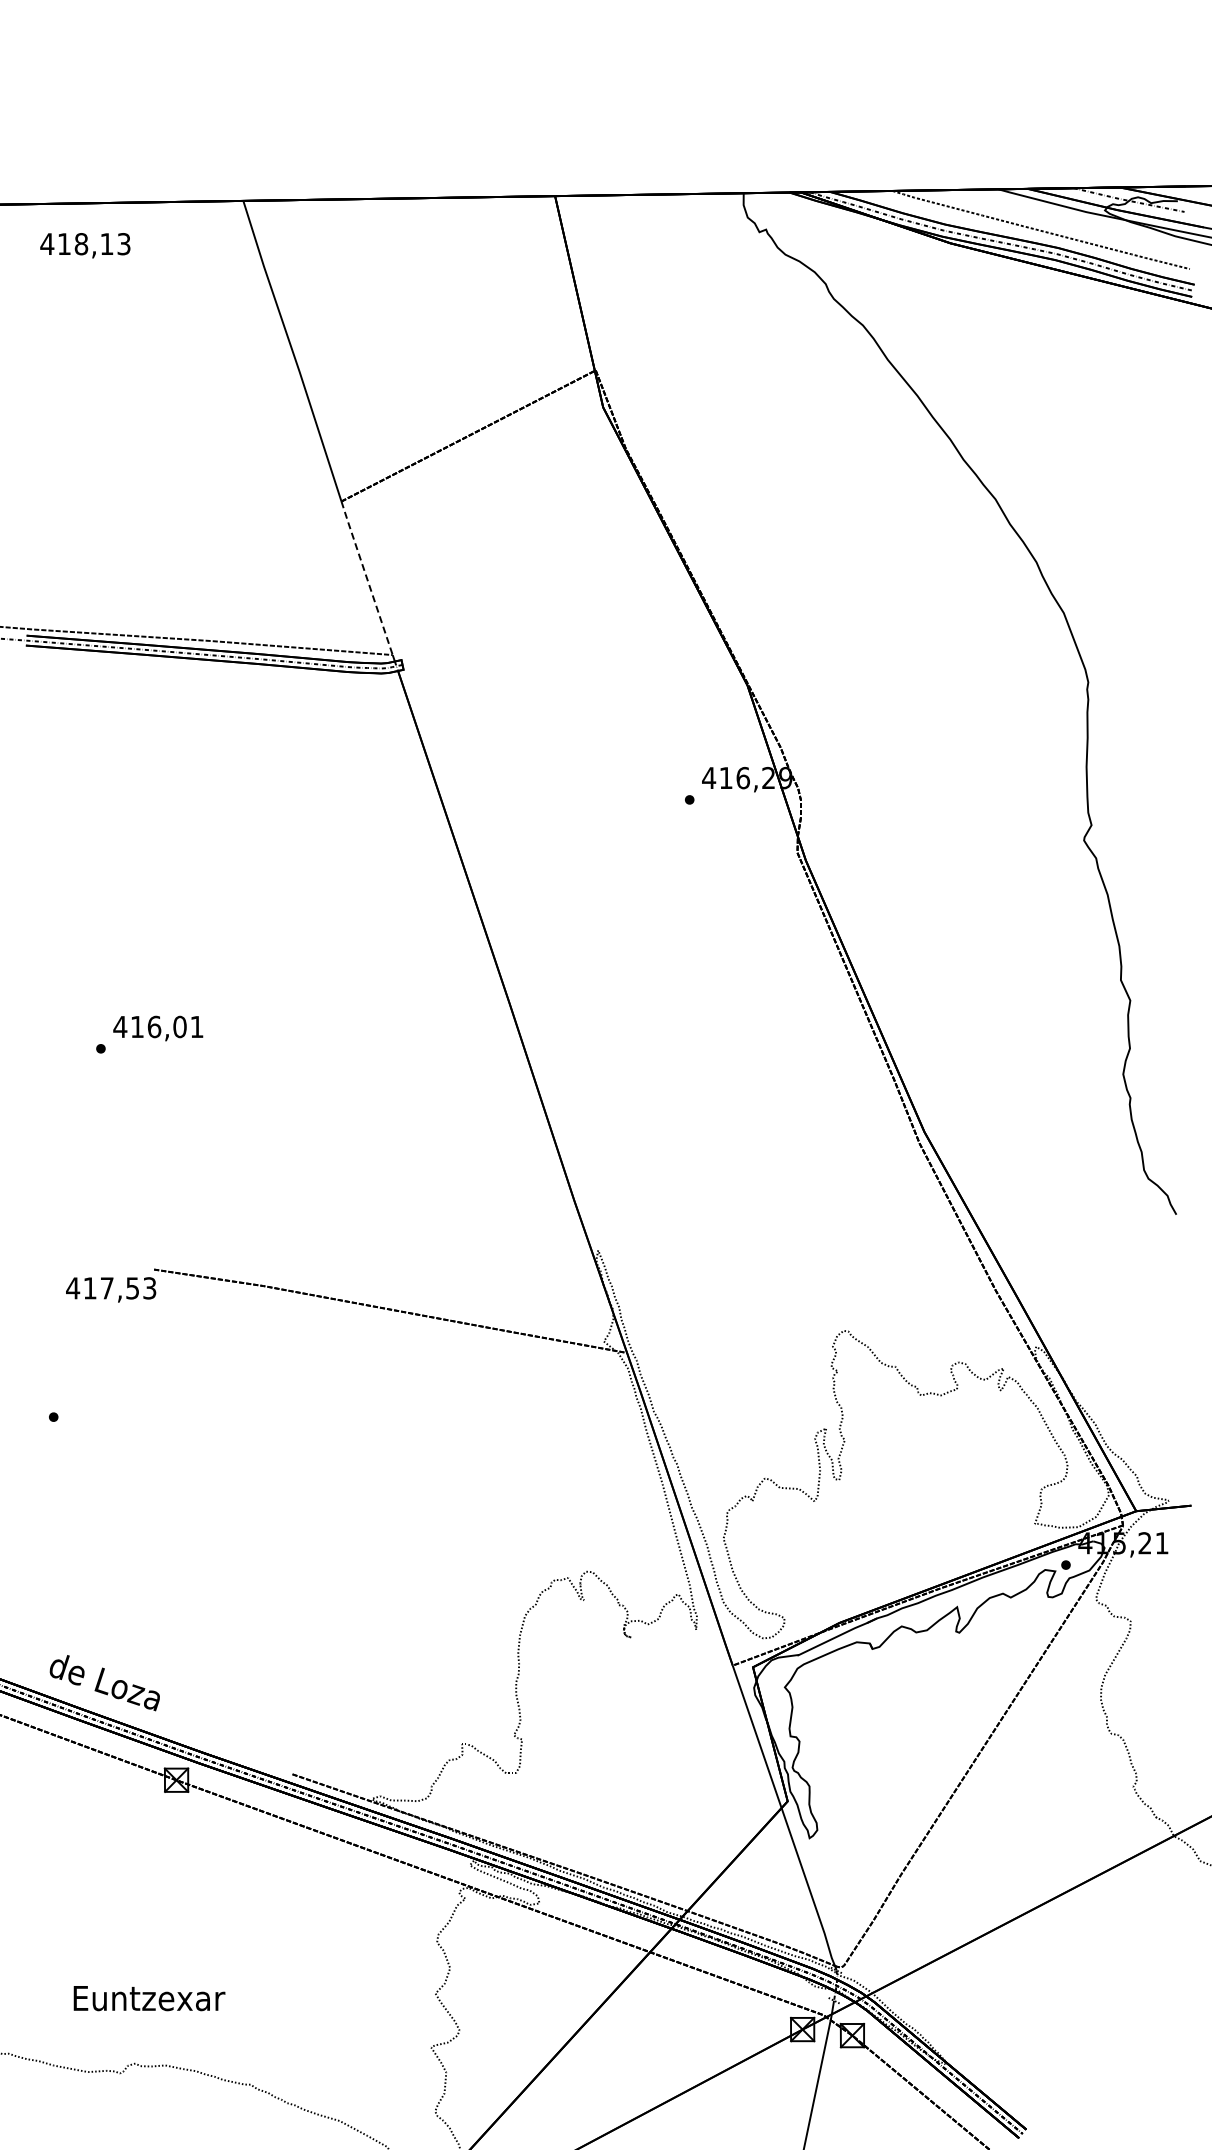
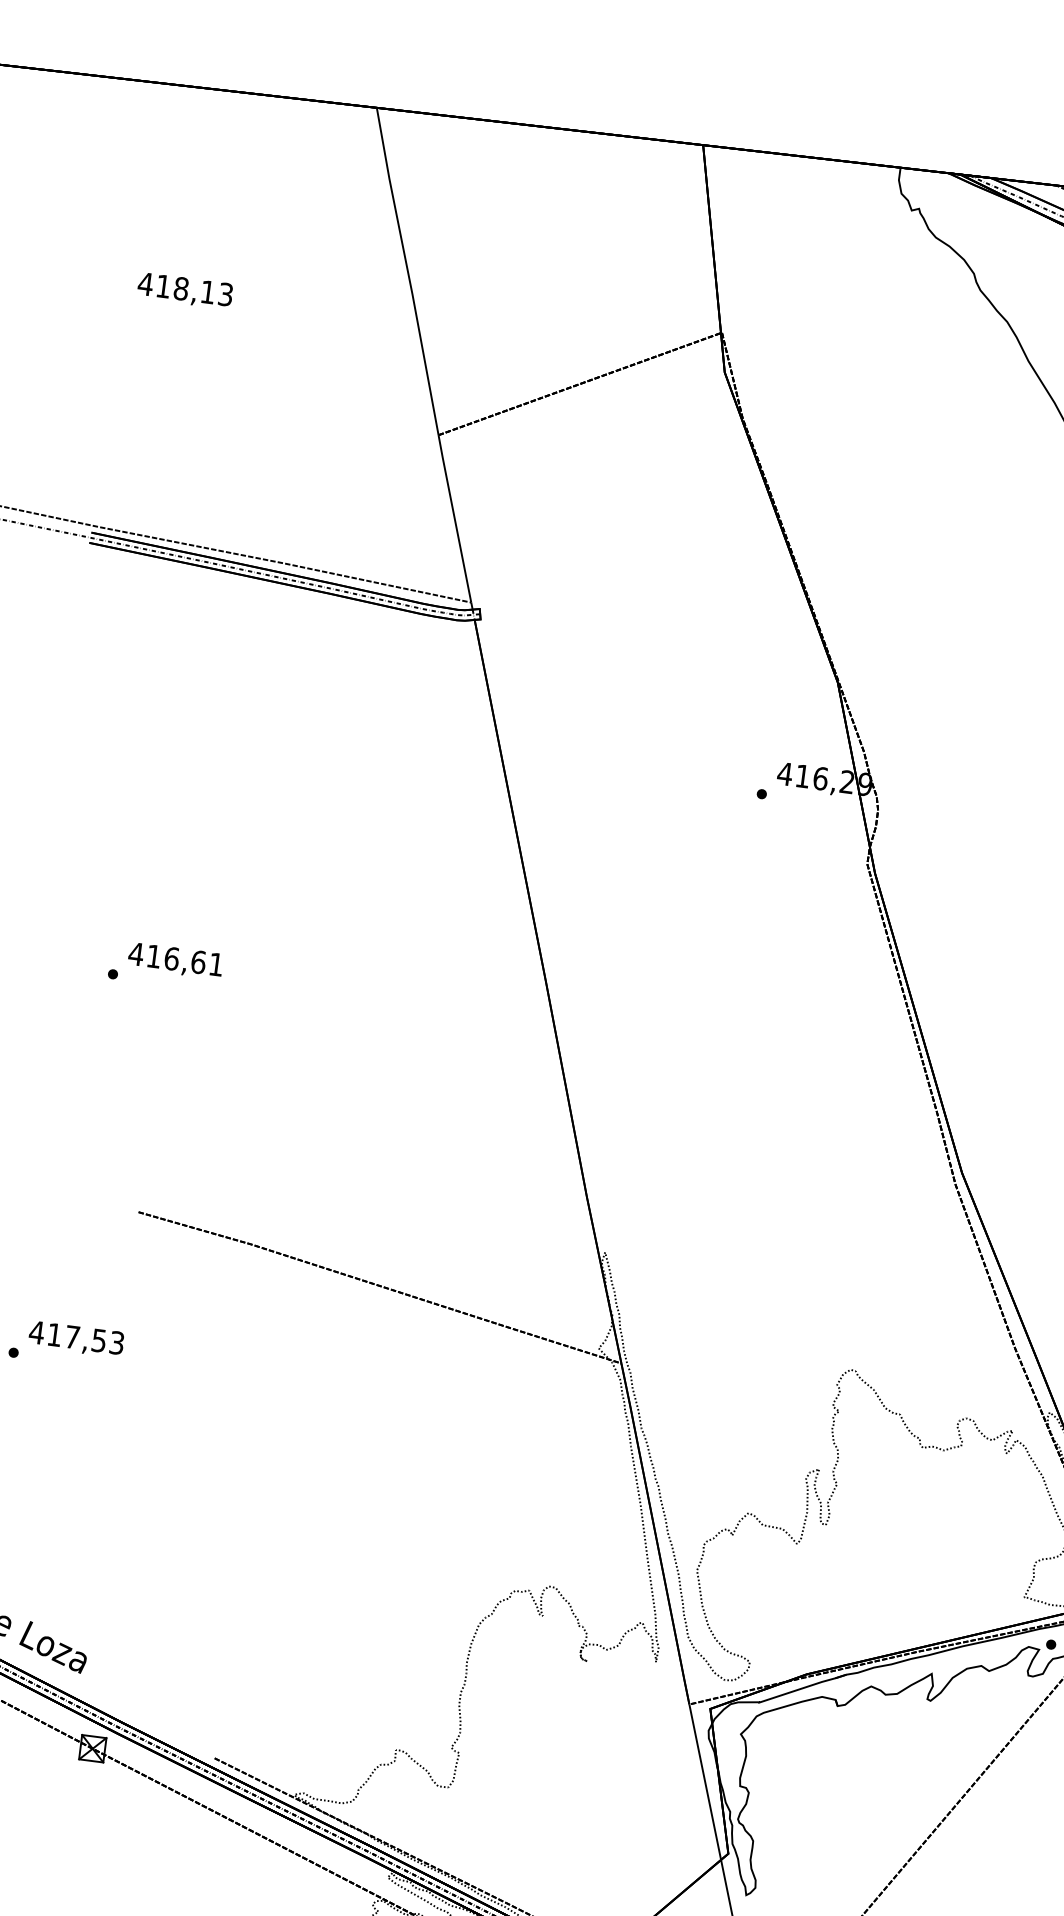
text: (85, 245) -> (185, 290), moved
line: (366, 577) -> (454, 517), dashed -> solid
text: (179, 1026) -> (198, 961), 416,01 -> 416,61
text: (111, 1289) -> (76, 1339), moved

